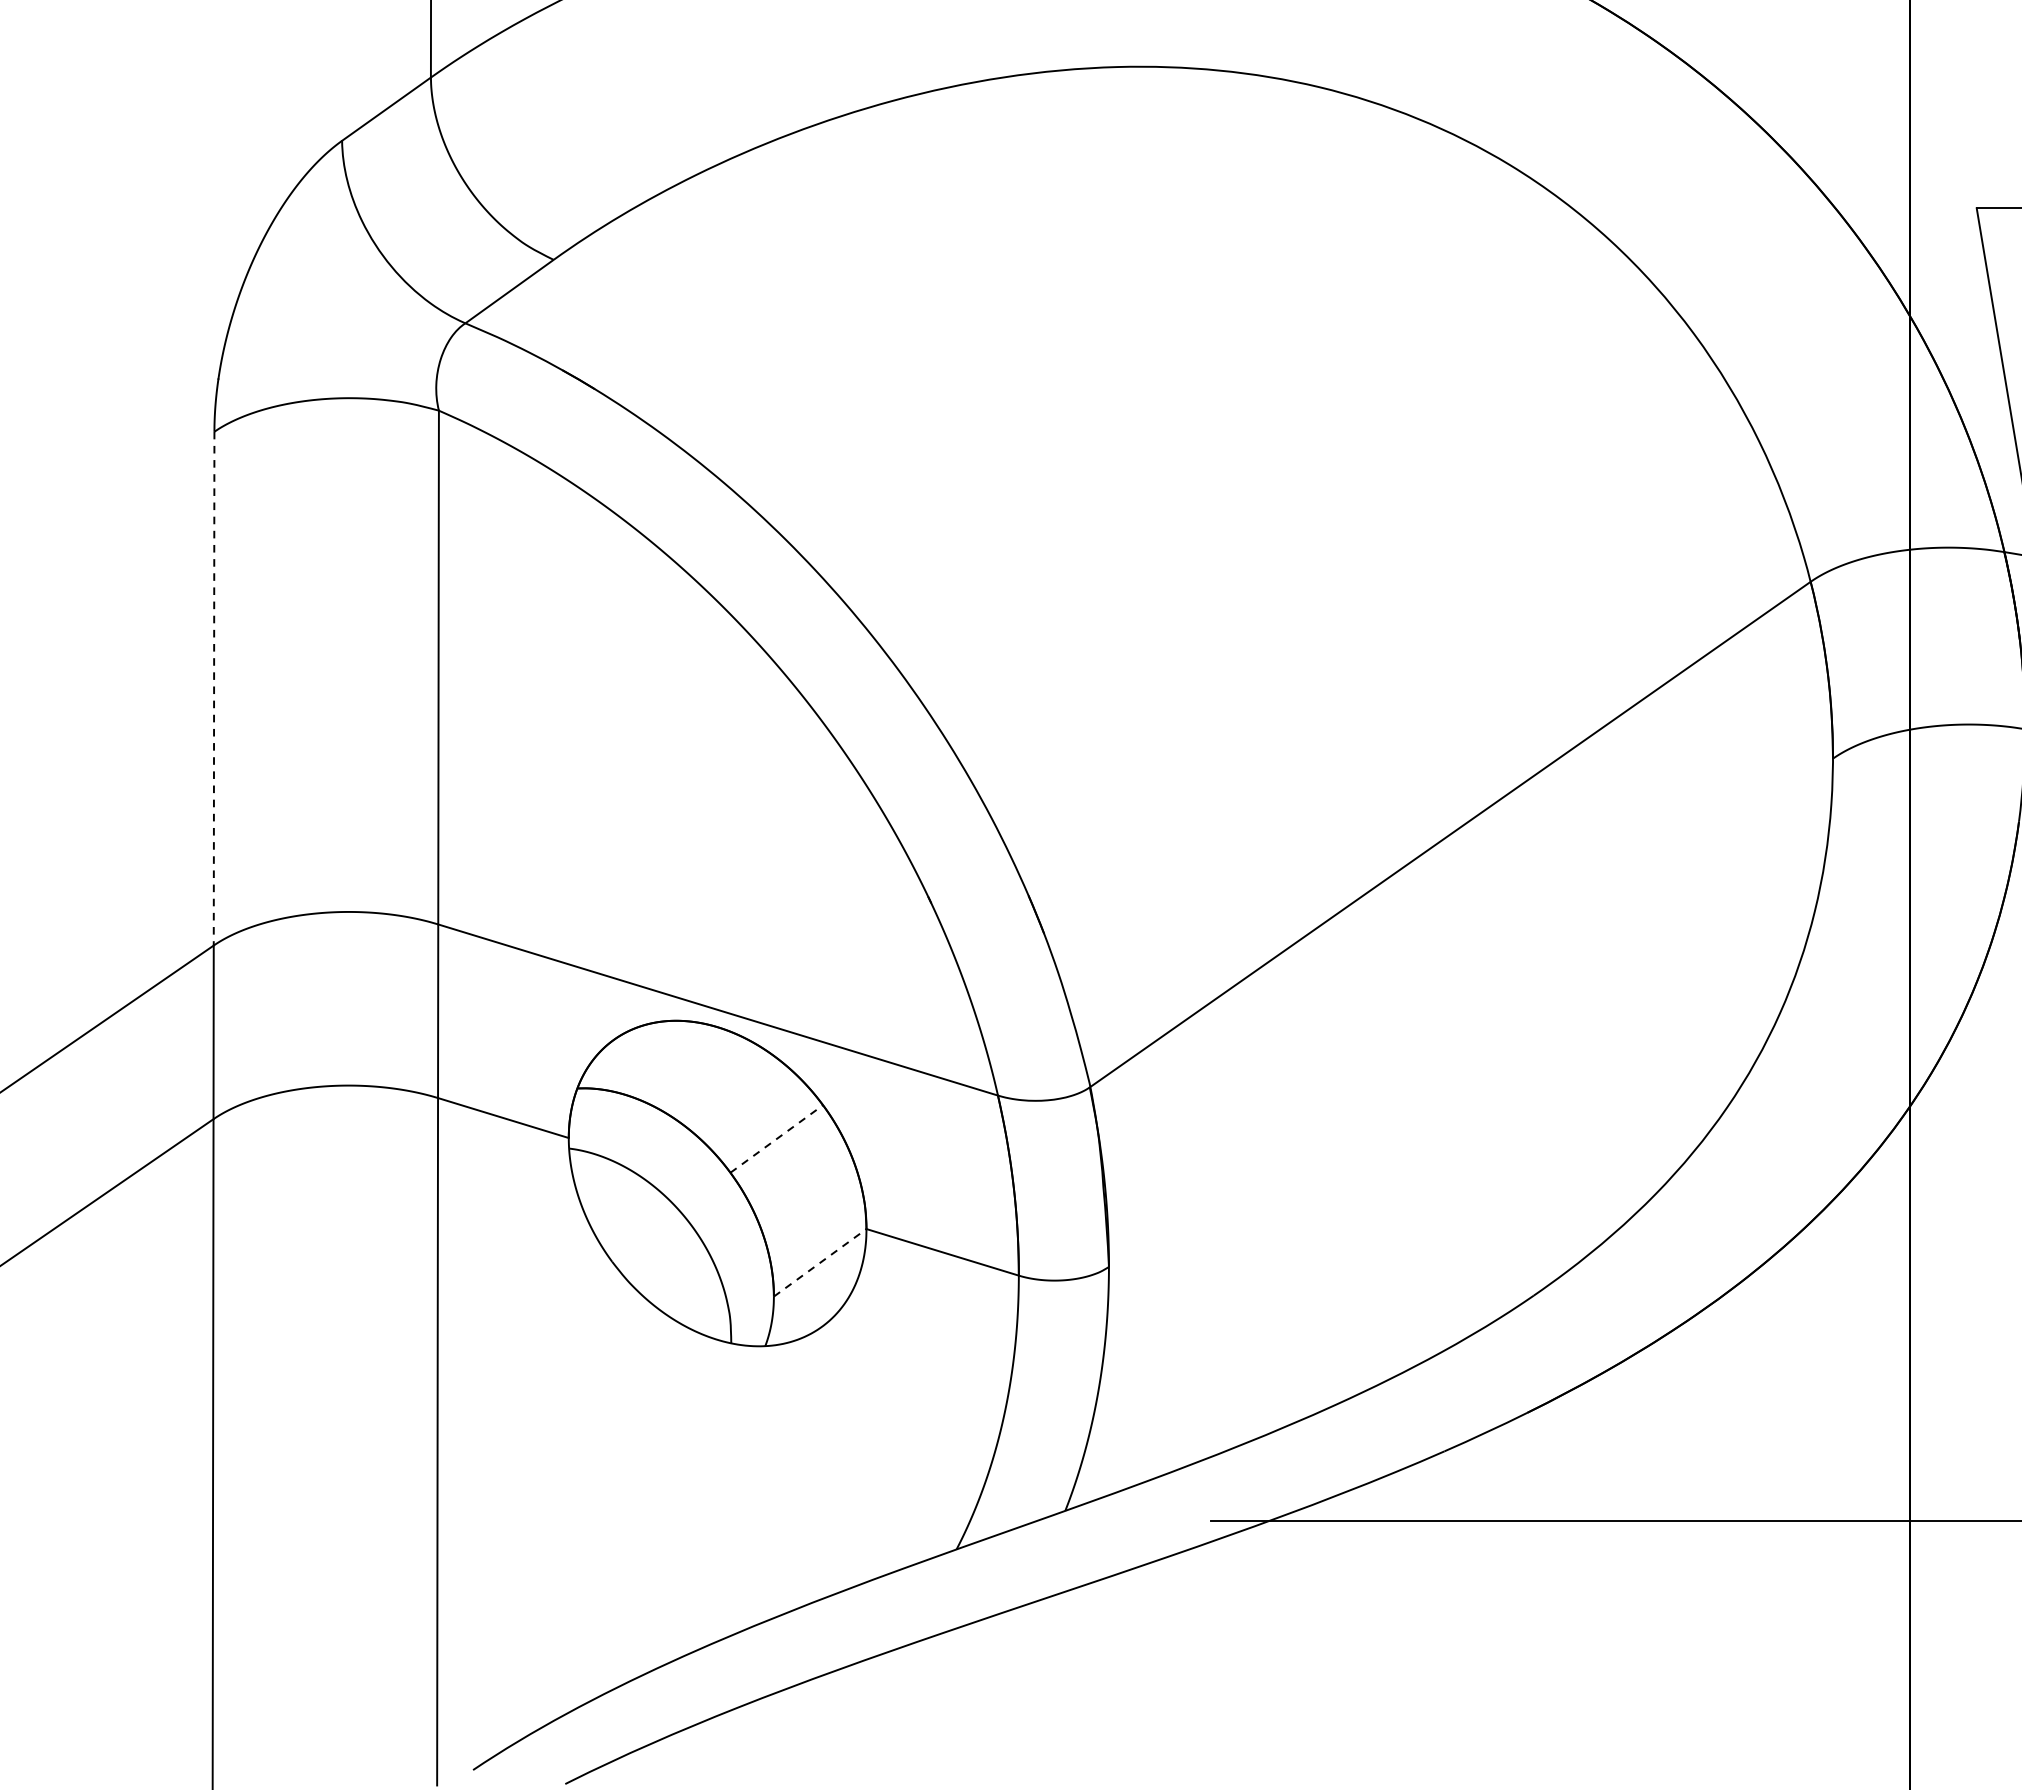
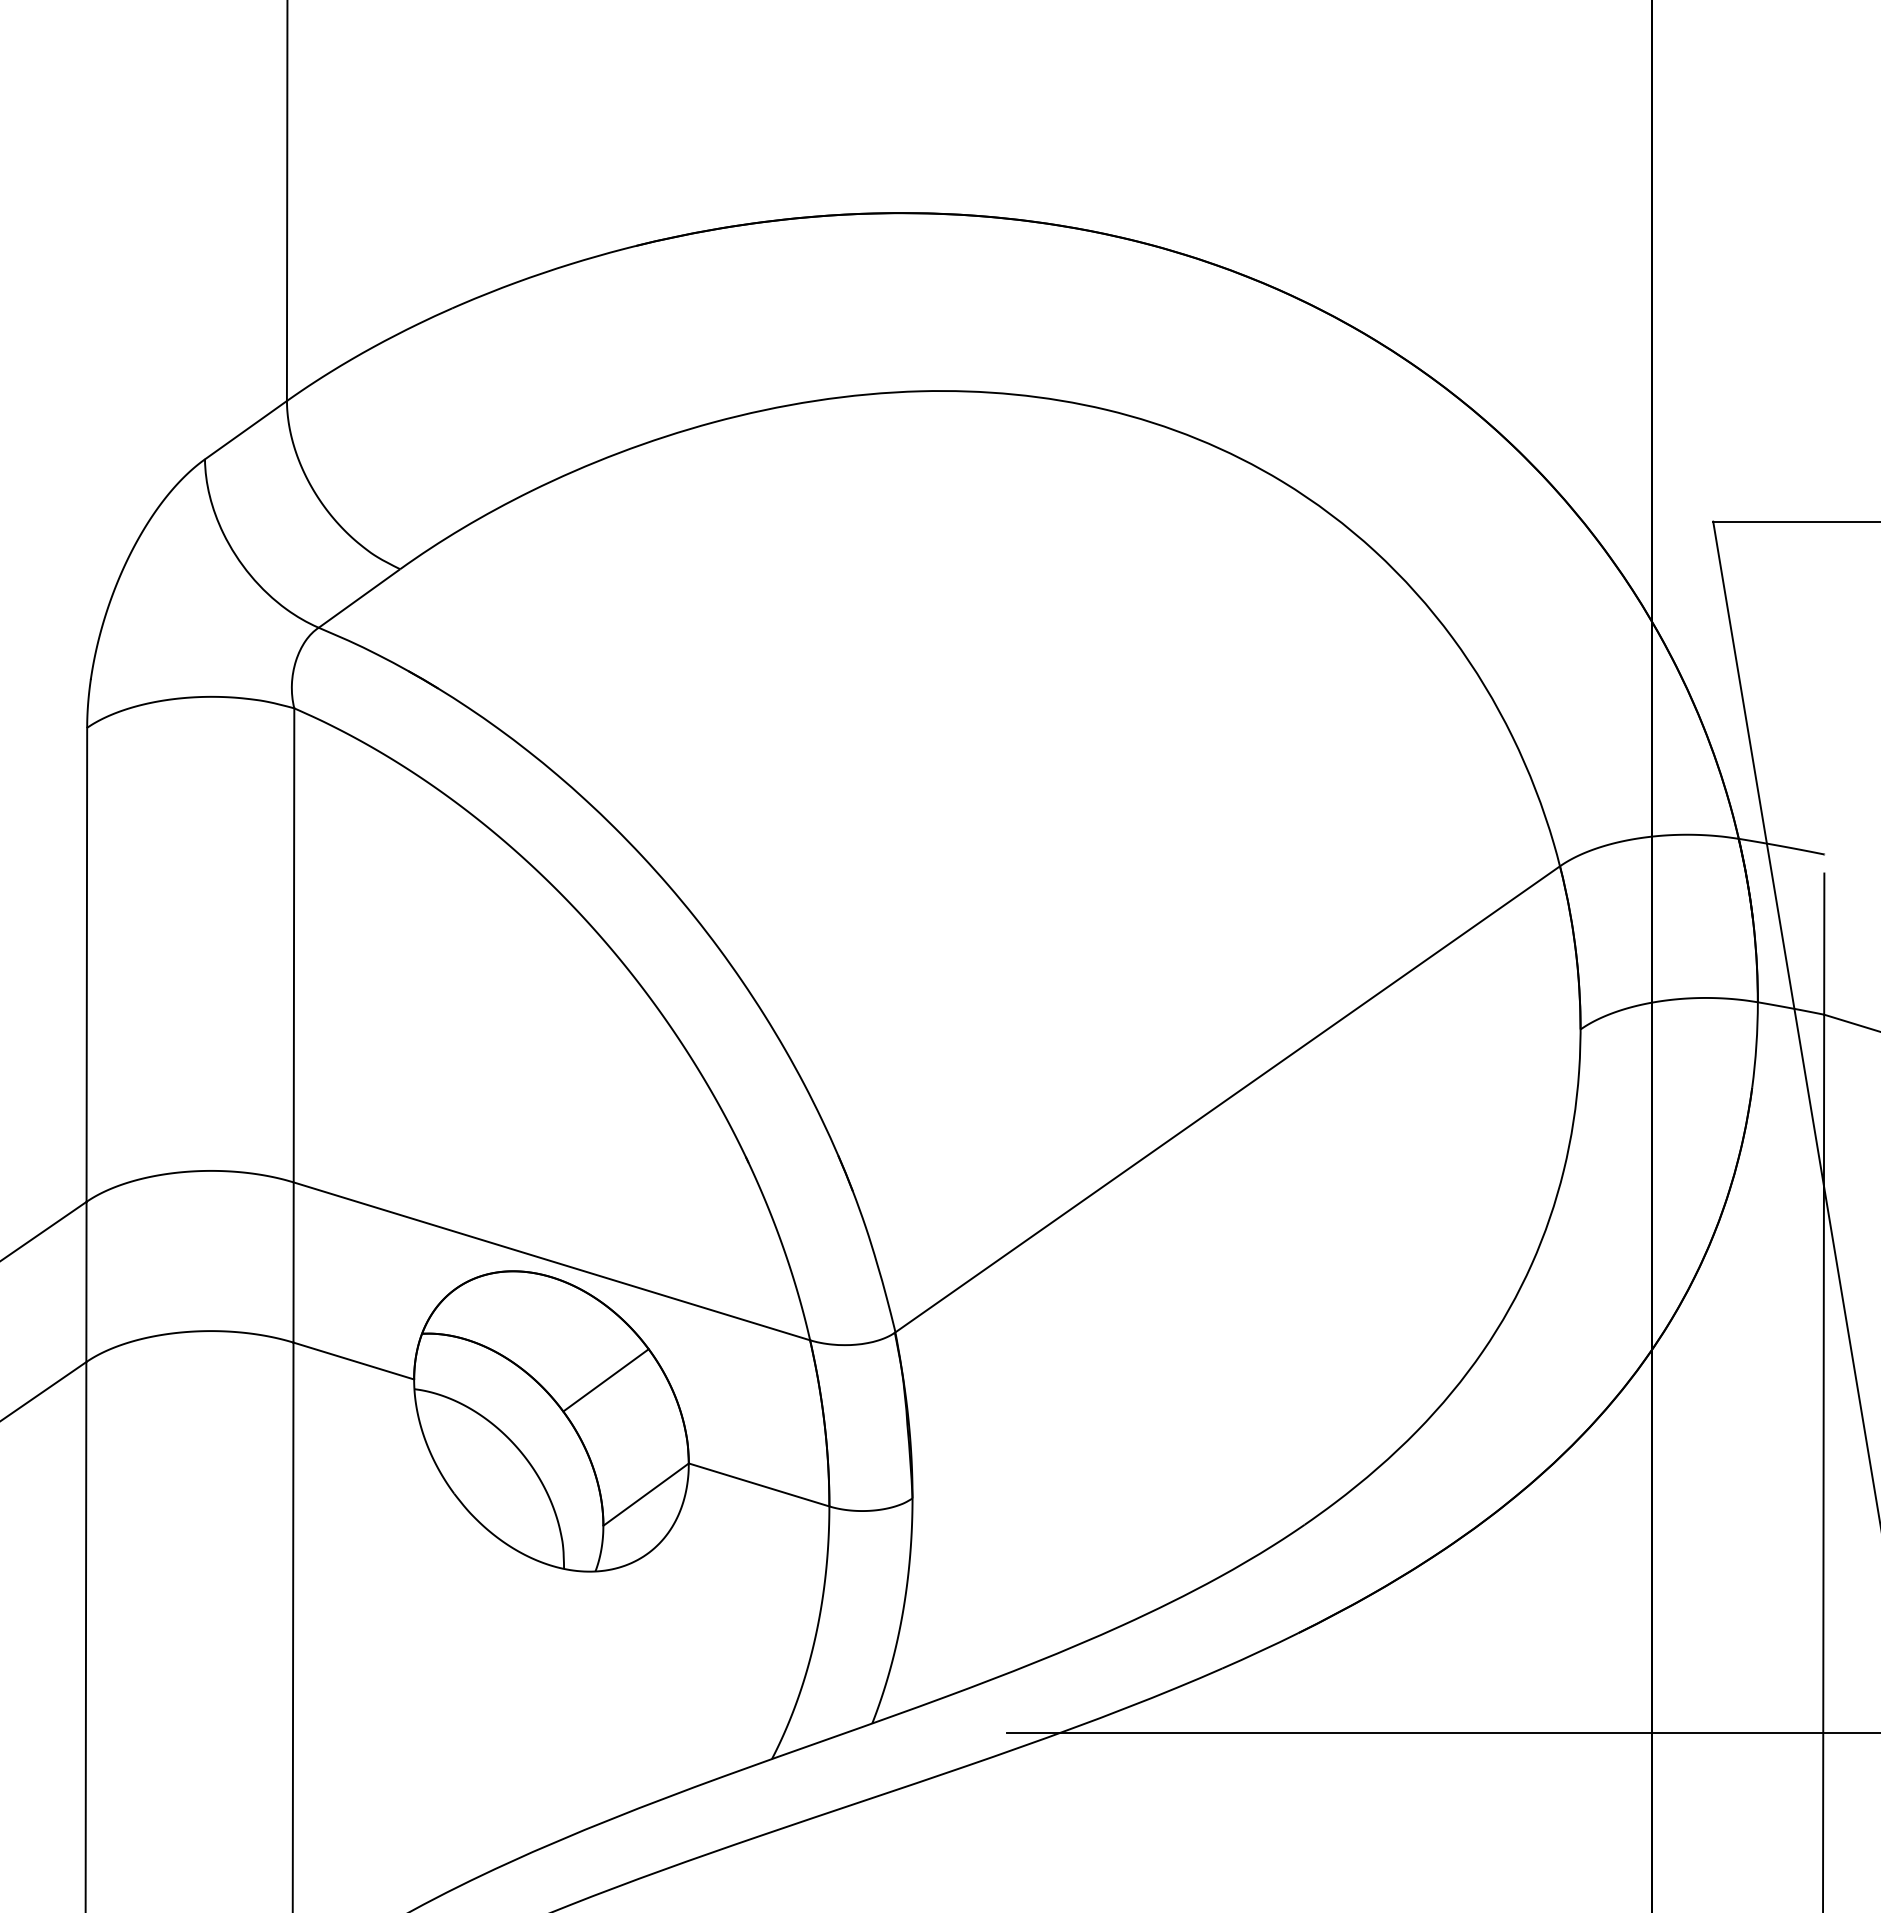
line: (213, 689) -> (86, 965), dashed -> solid
line: (777, 1139) -> (606, 1380), dashed -> solid
line: (820, 1262) -> (646, 1494), dashed -> solid

